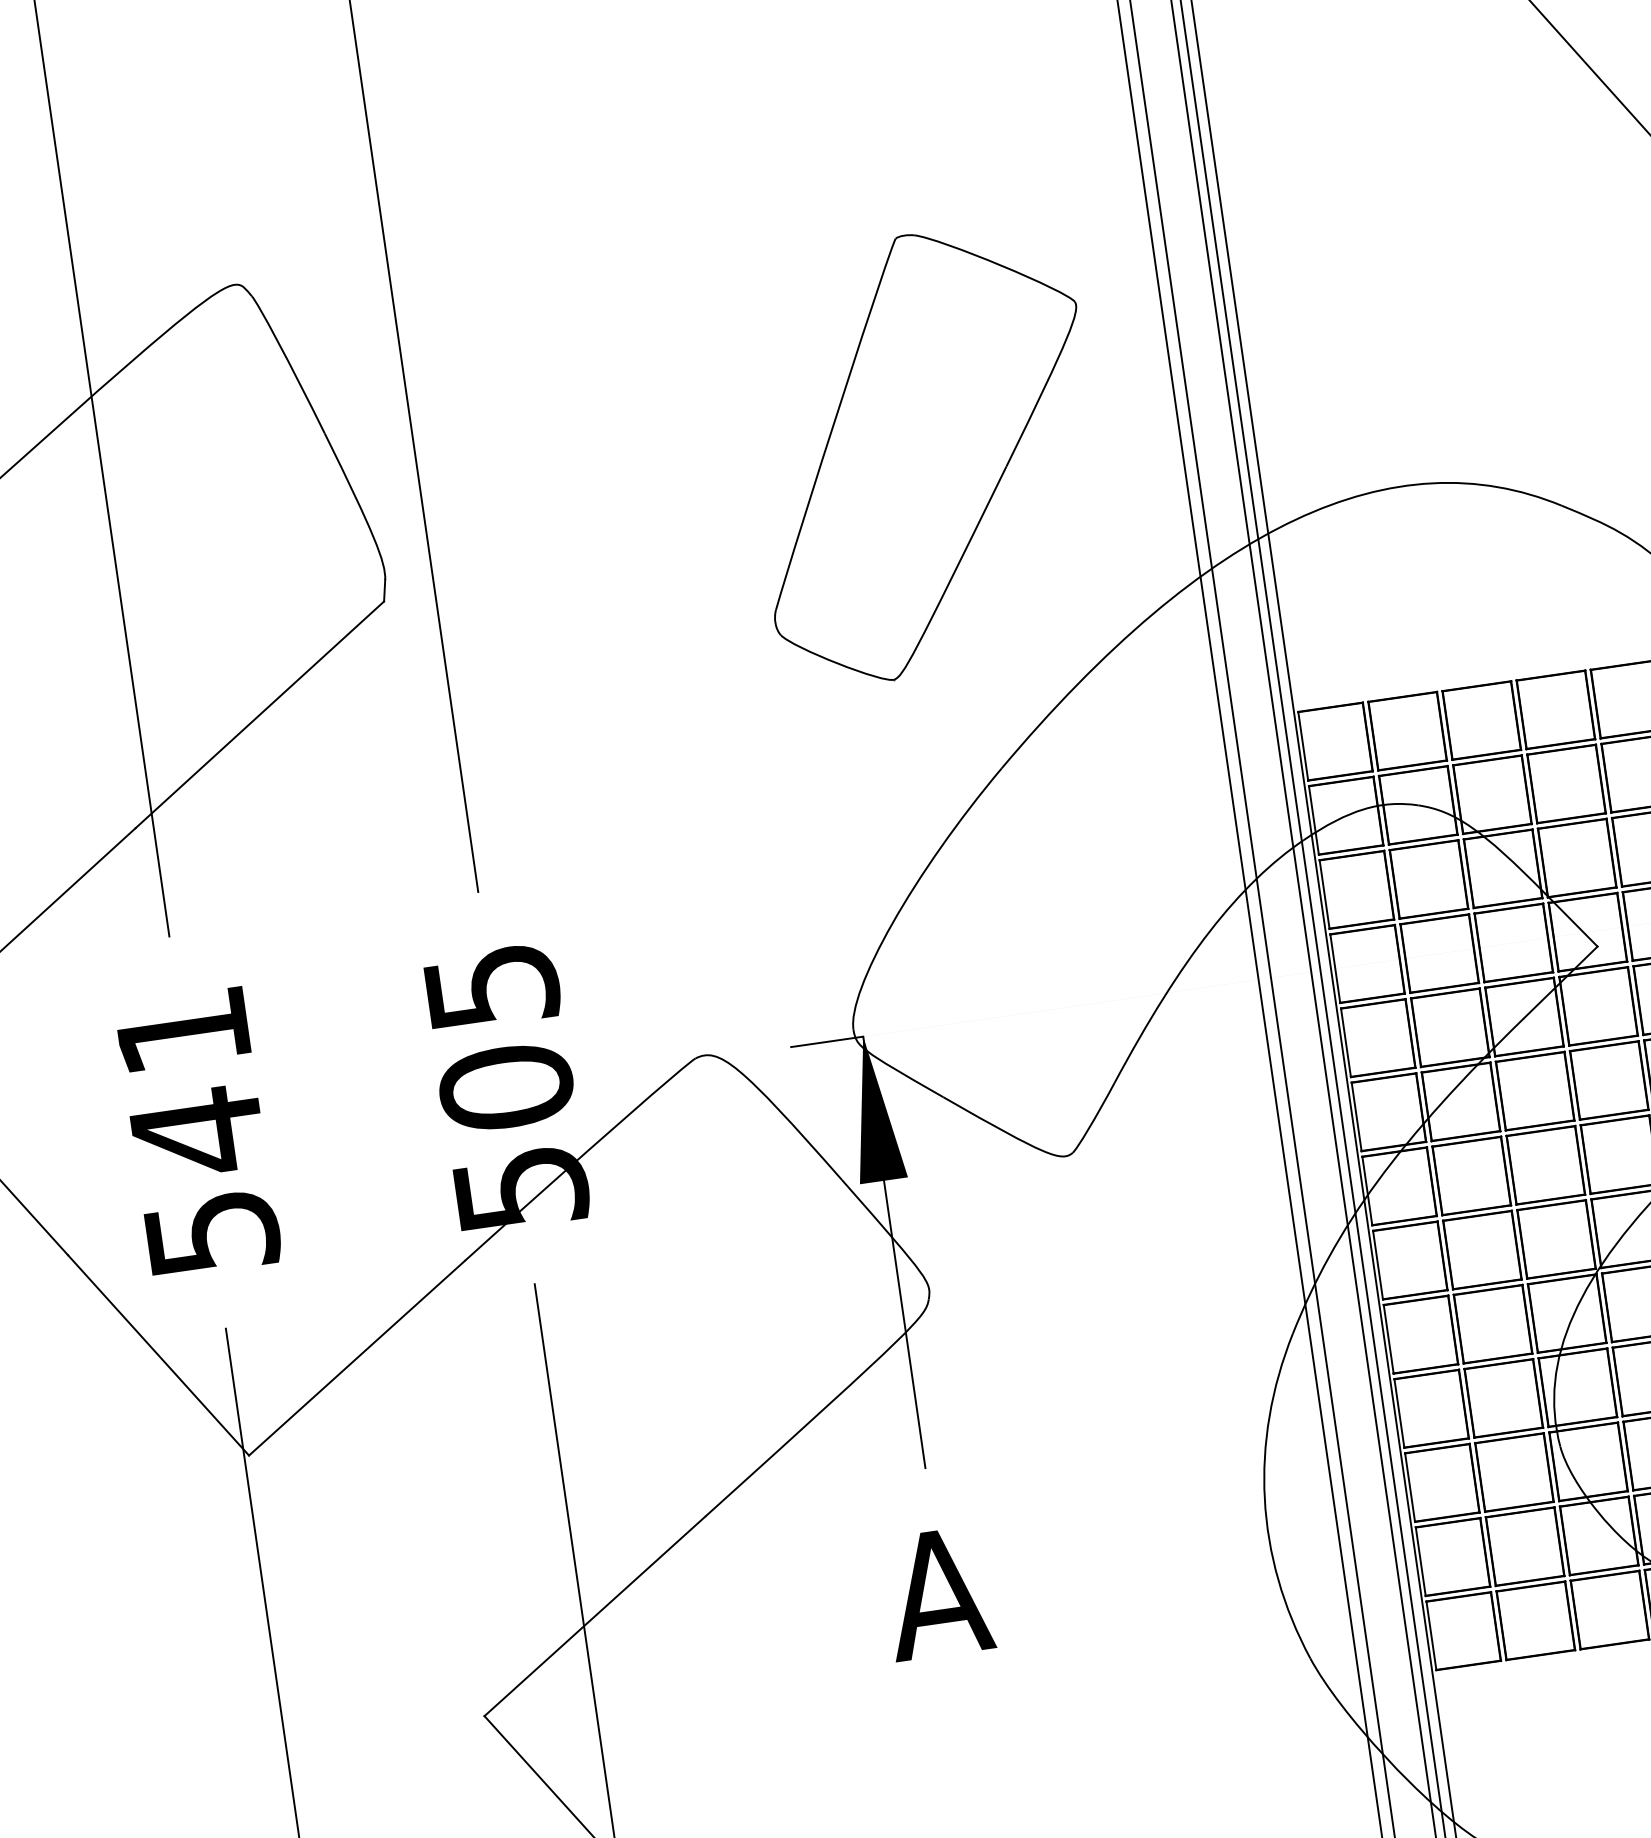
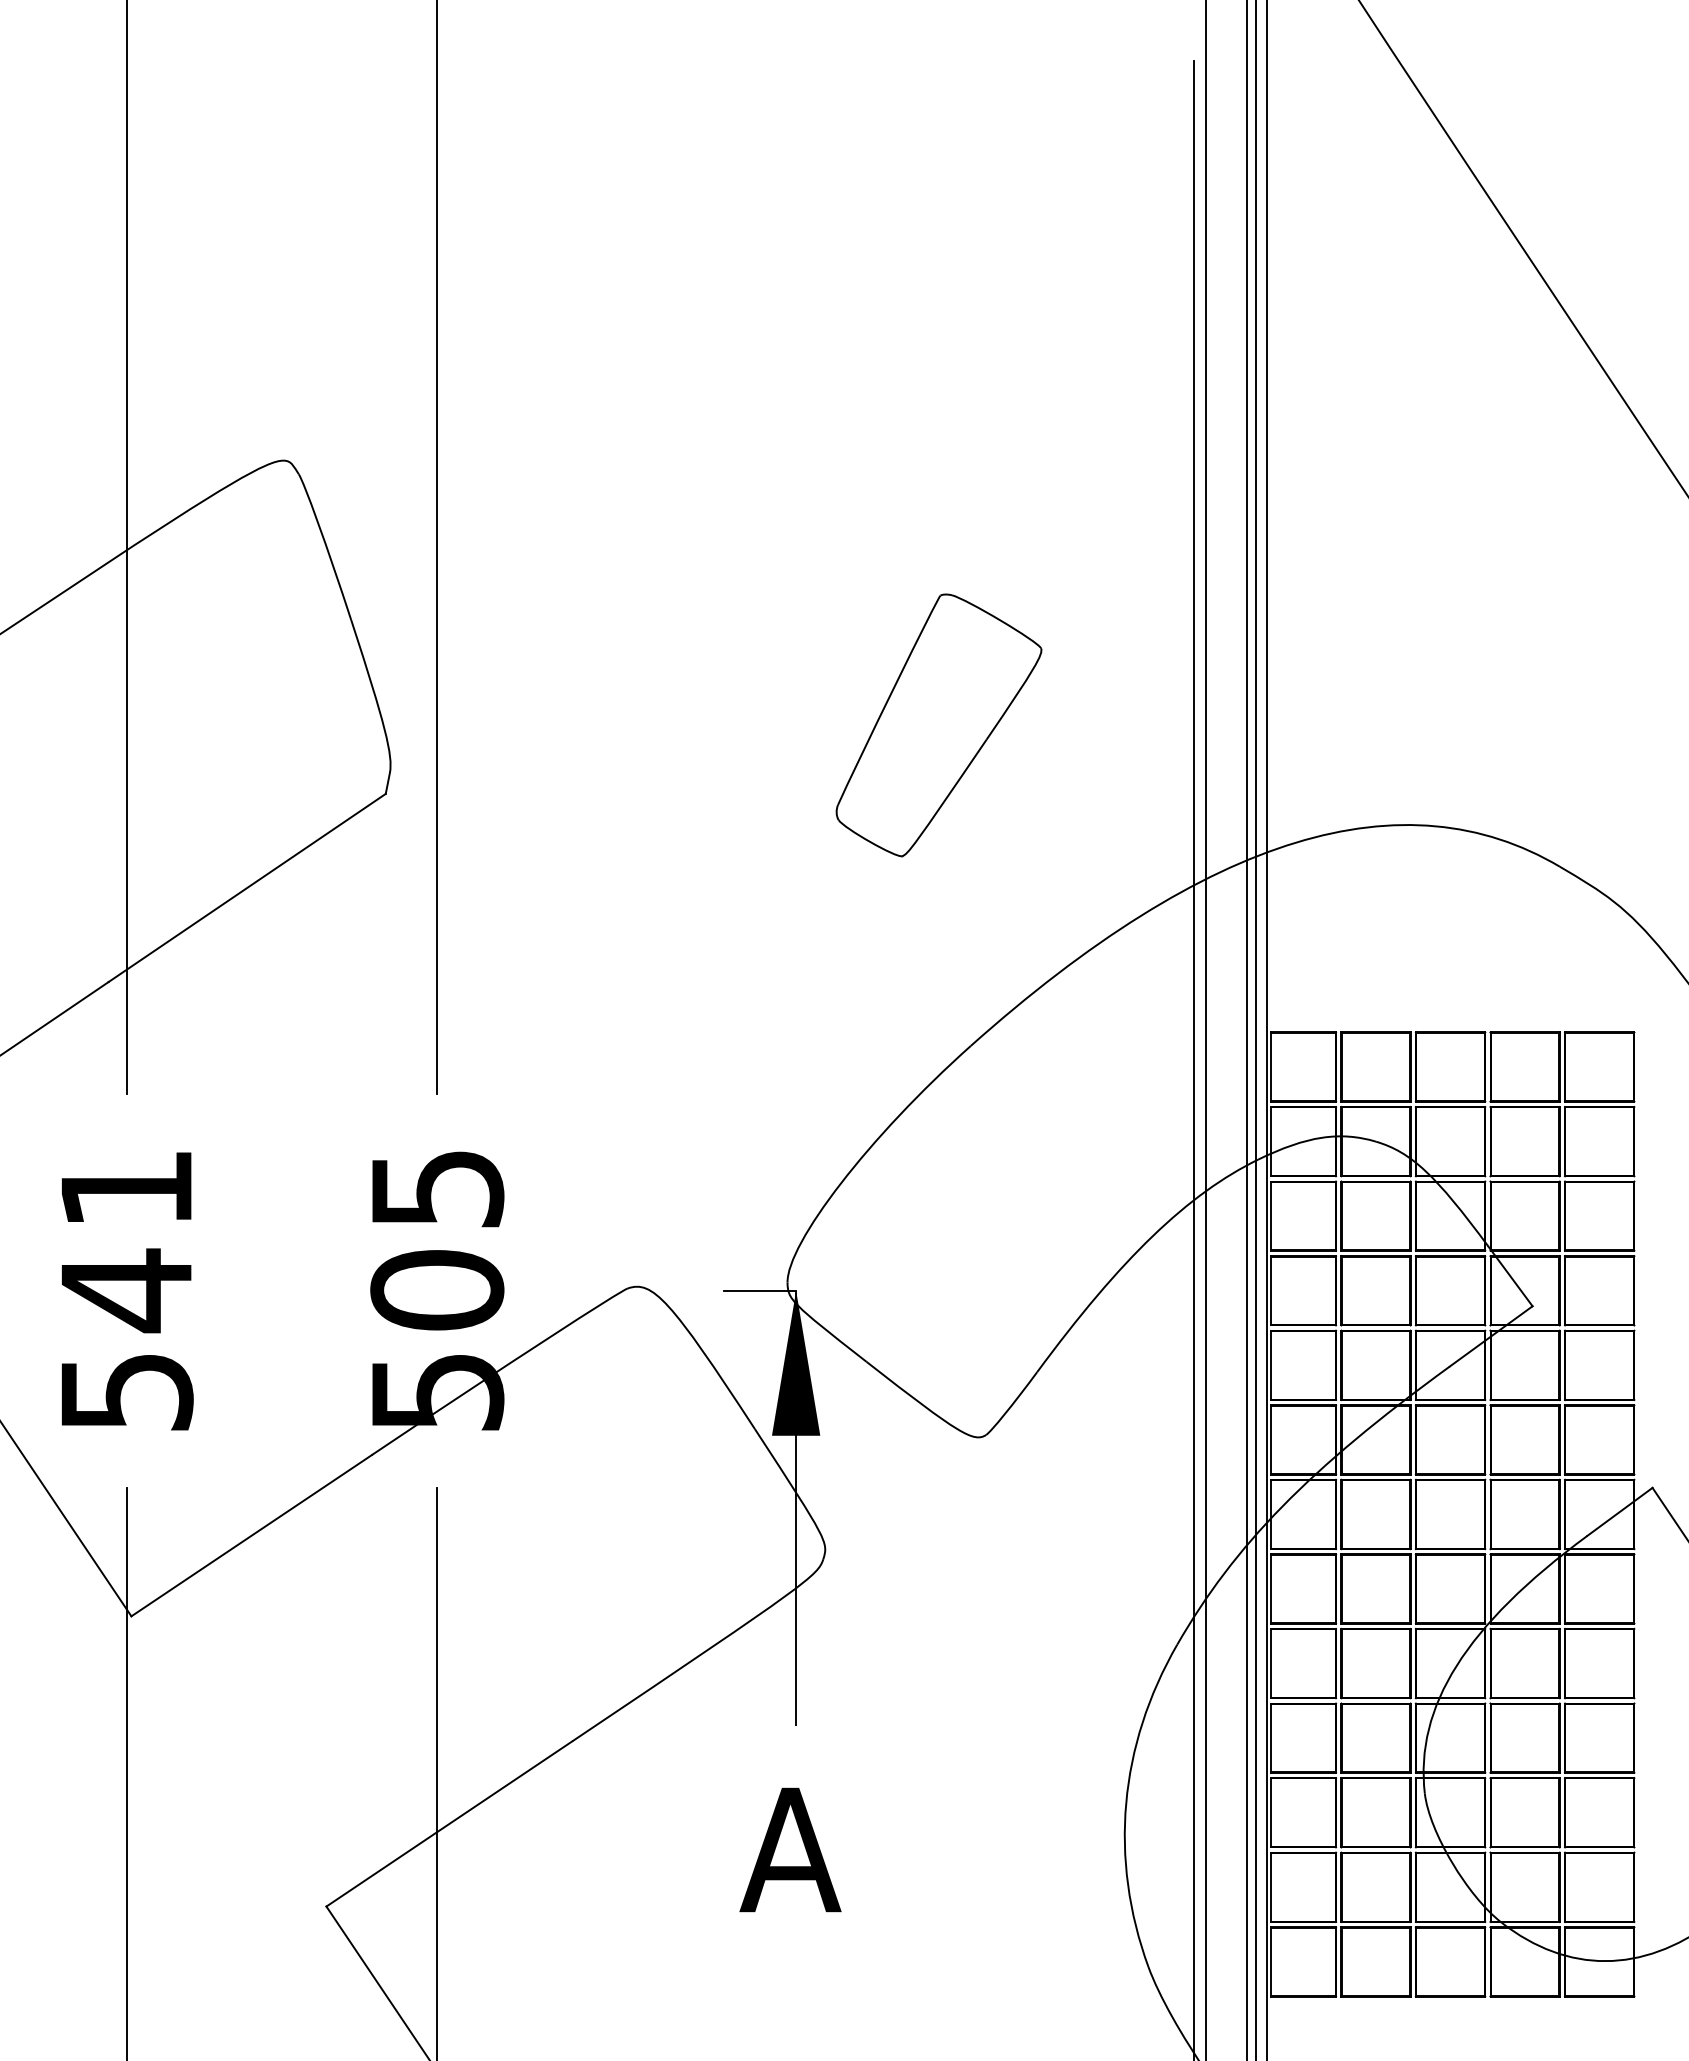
part: (923, 454) -> (938, 725), size x0.6

